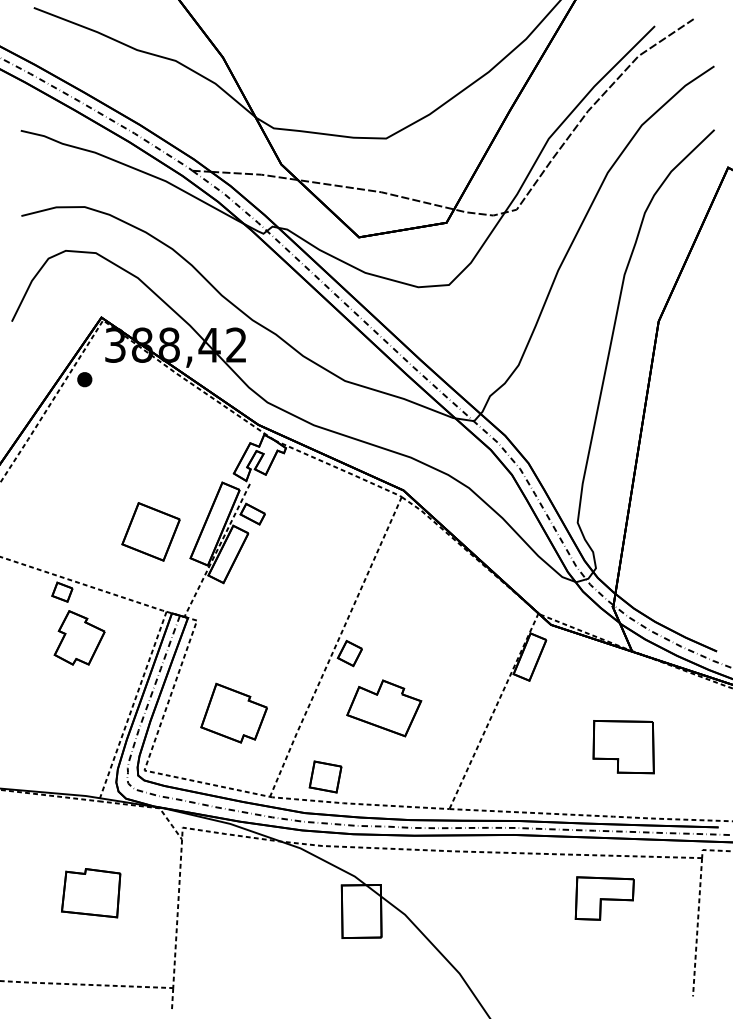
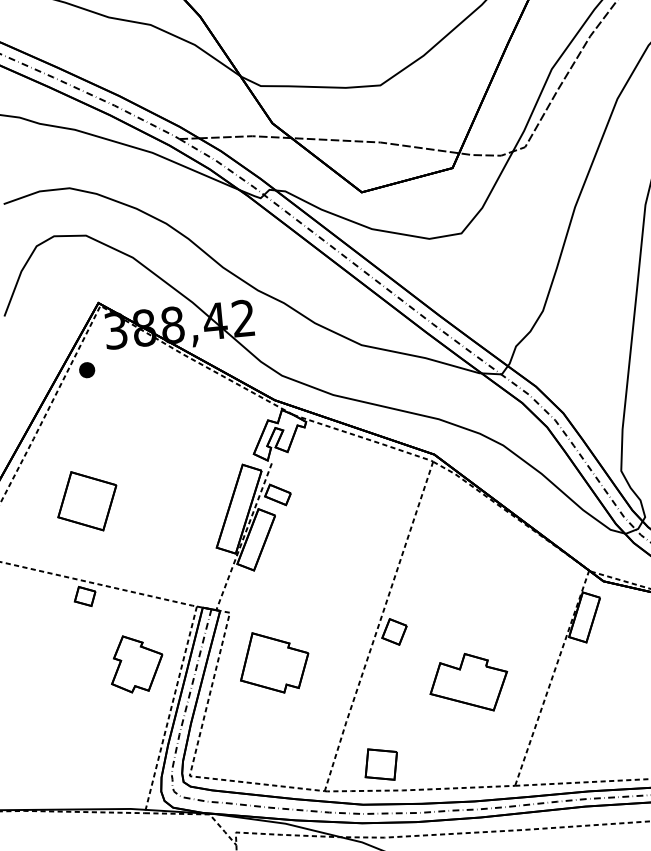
part: (150, 531) -> (86, 500), moved
part: (79, 637) -> (136, 663), moved
part: (384, 708) -> (469, 683), moved
part: (233, 712) -> (273, 661), moved

